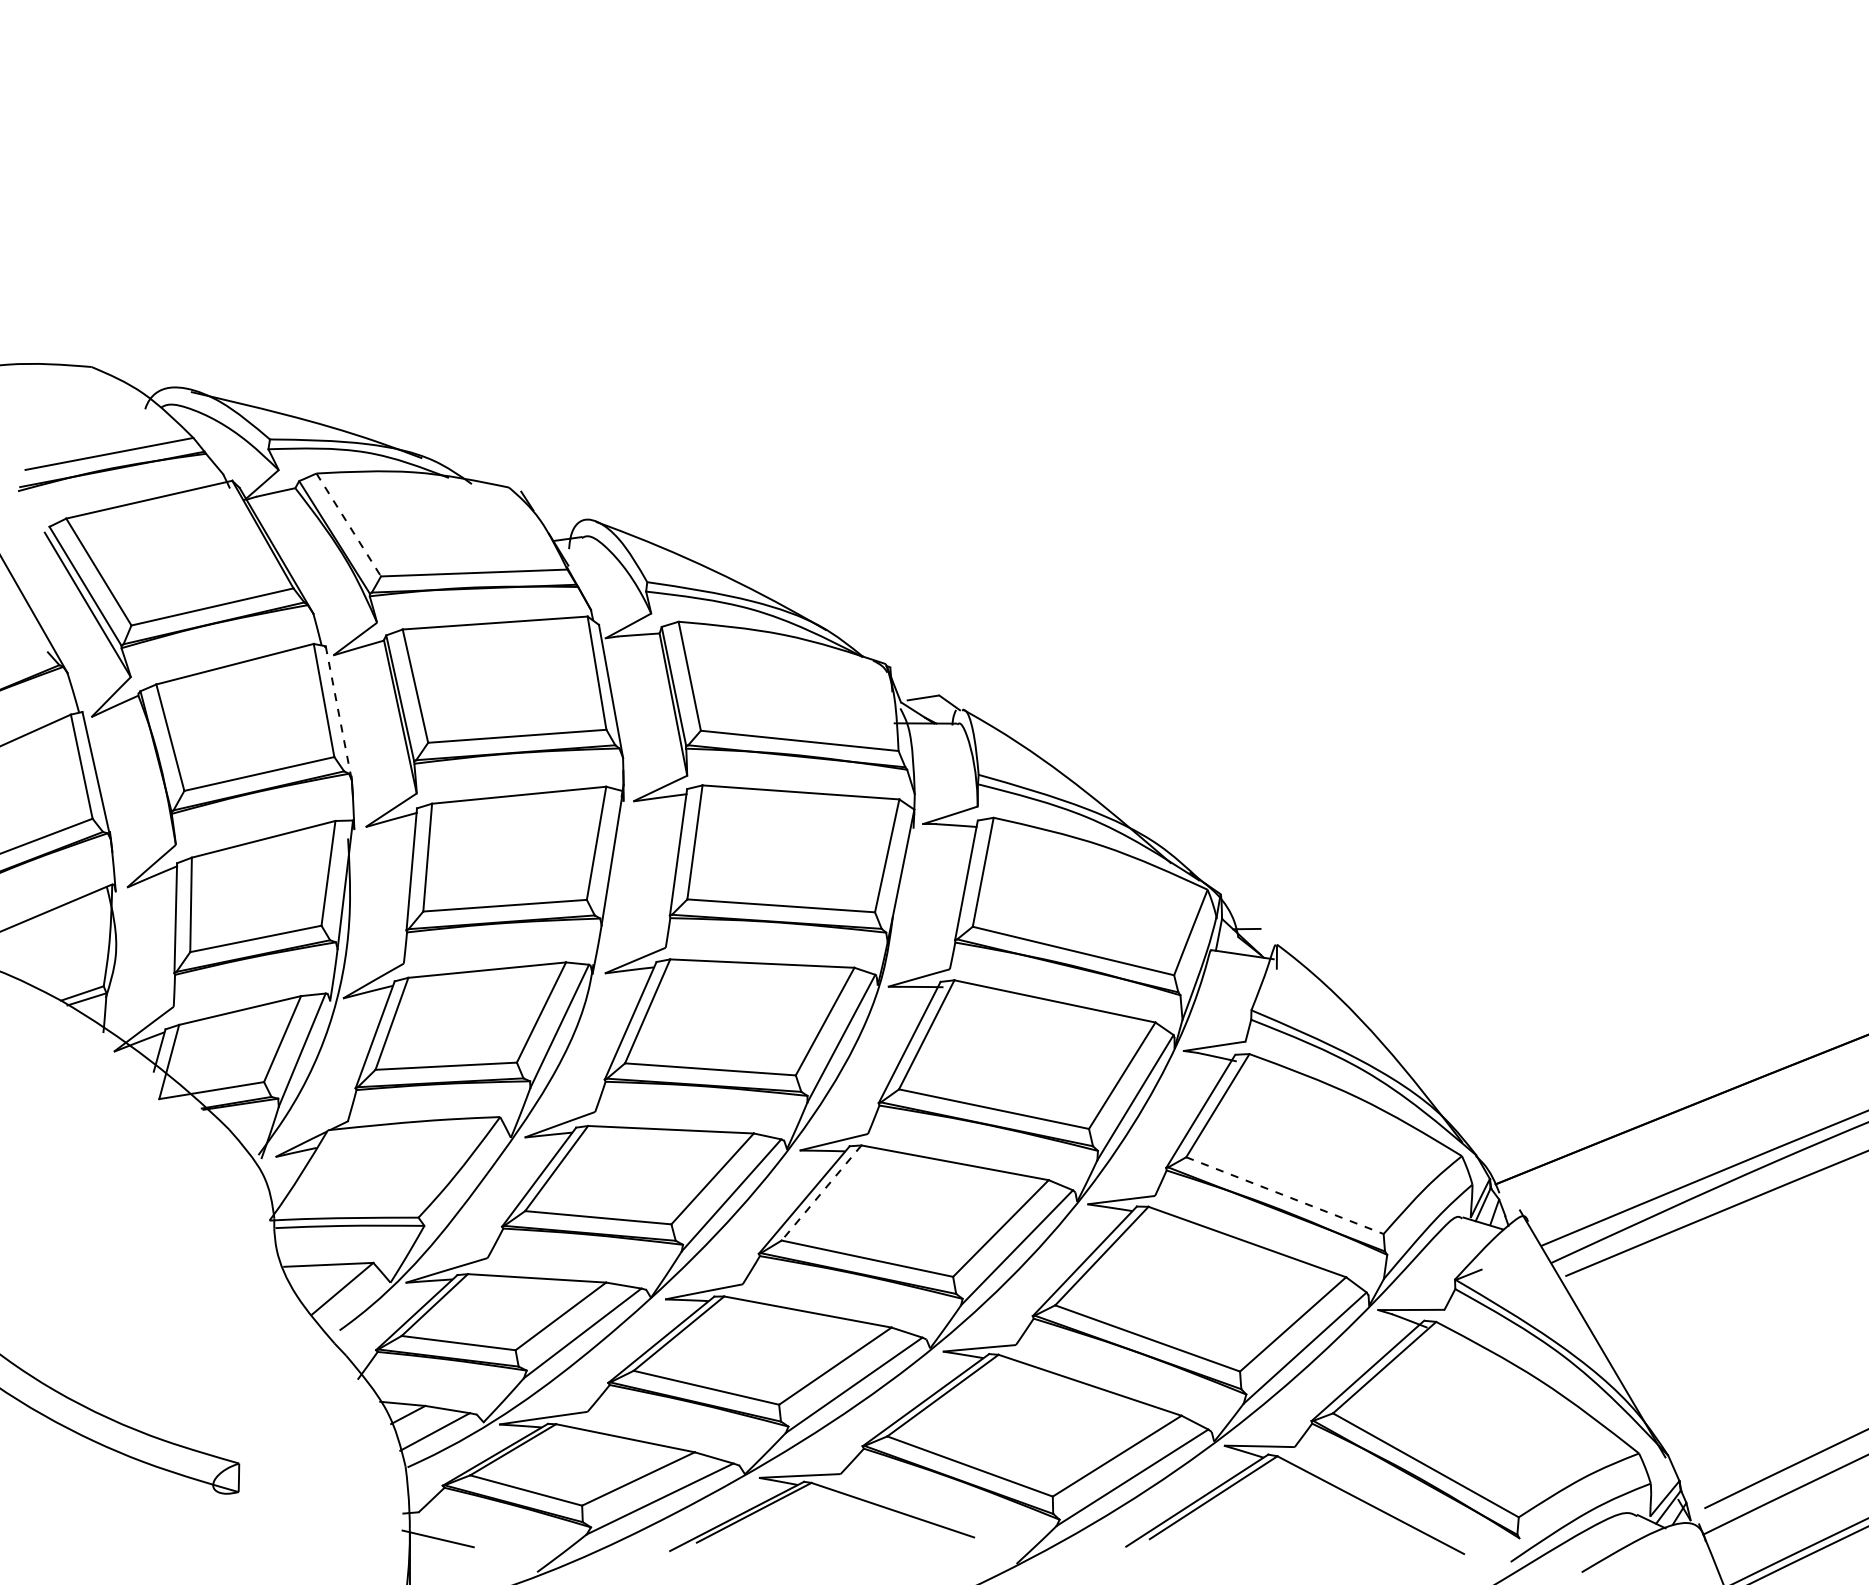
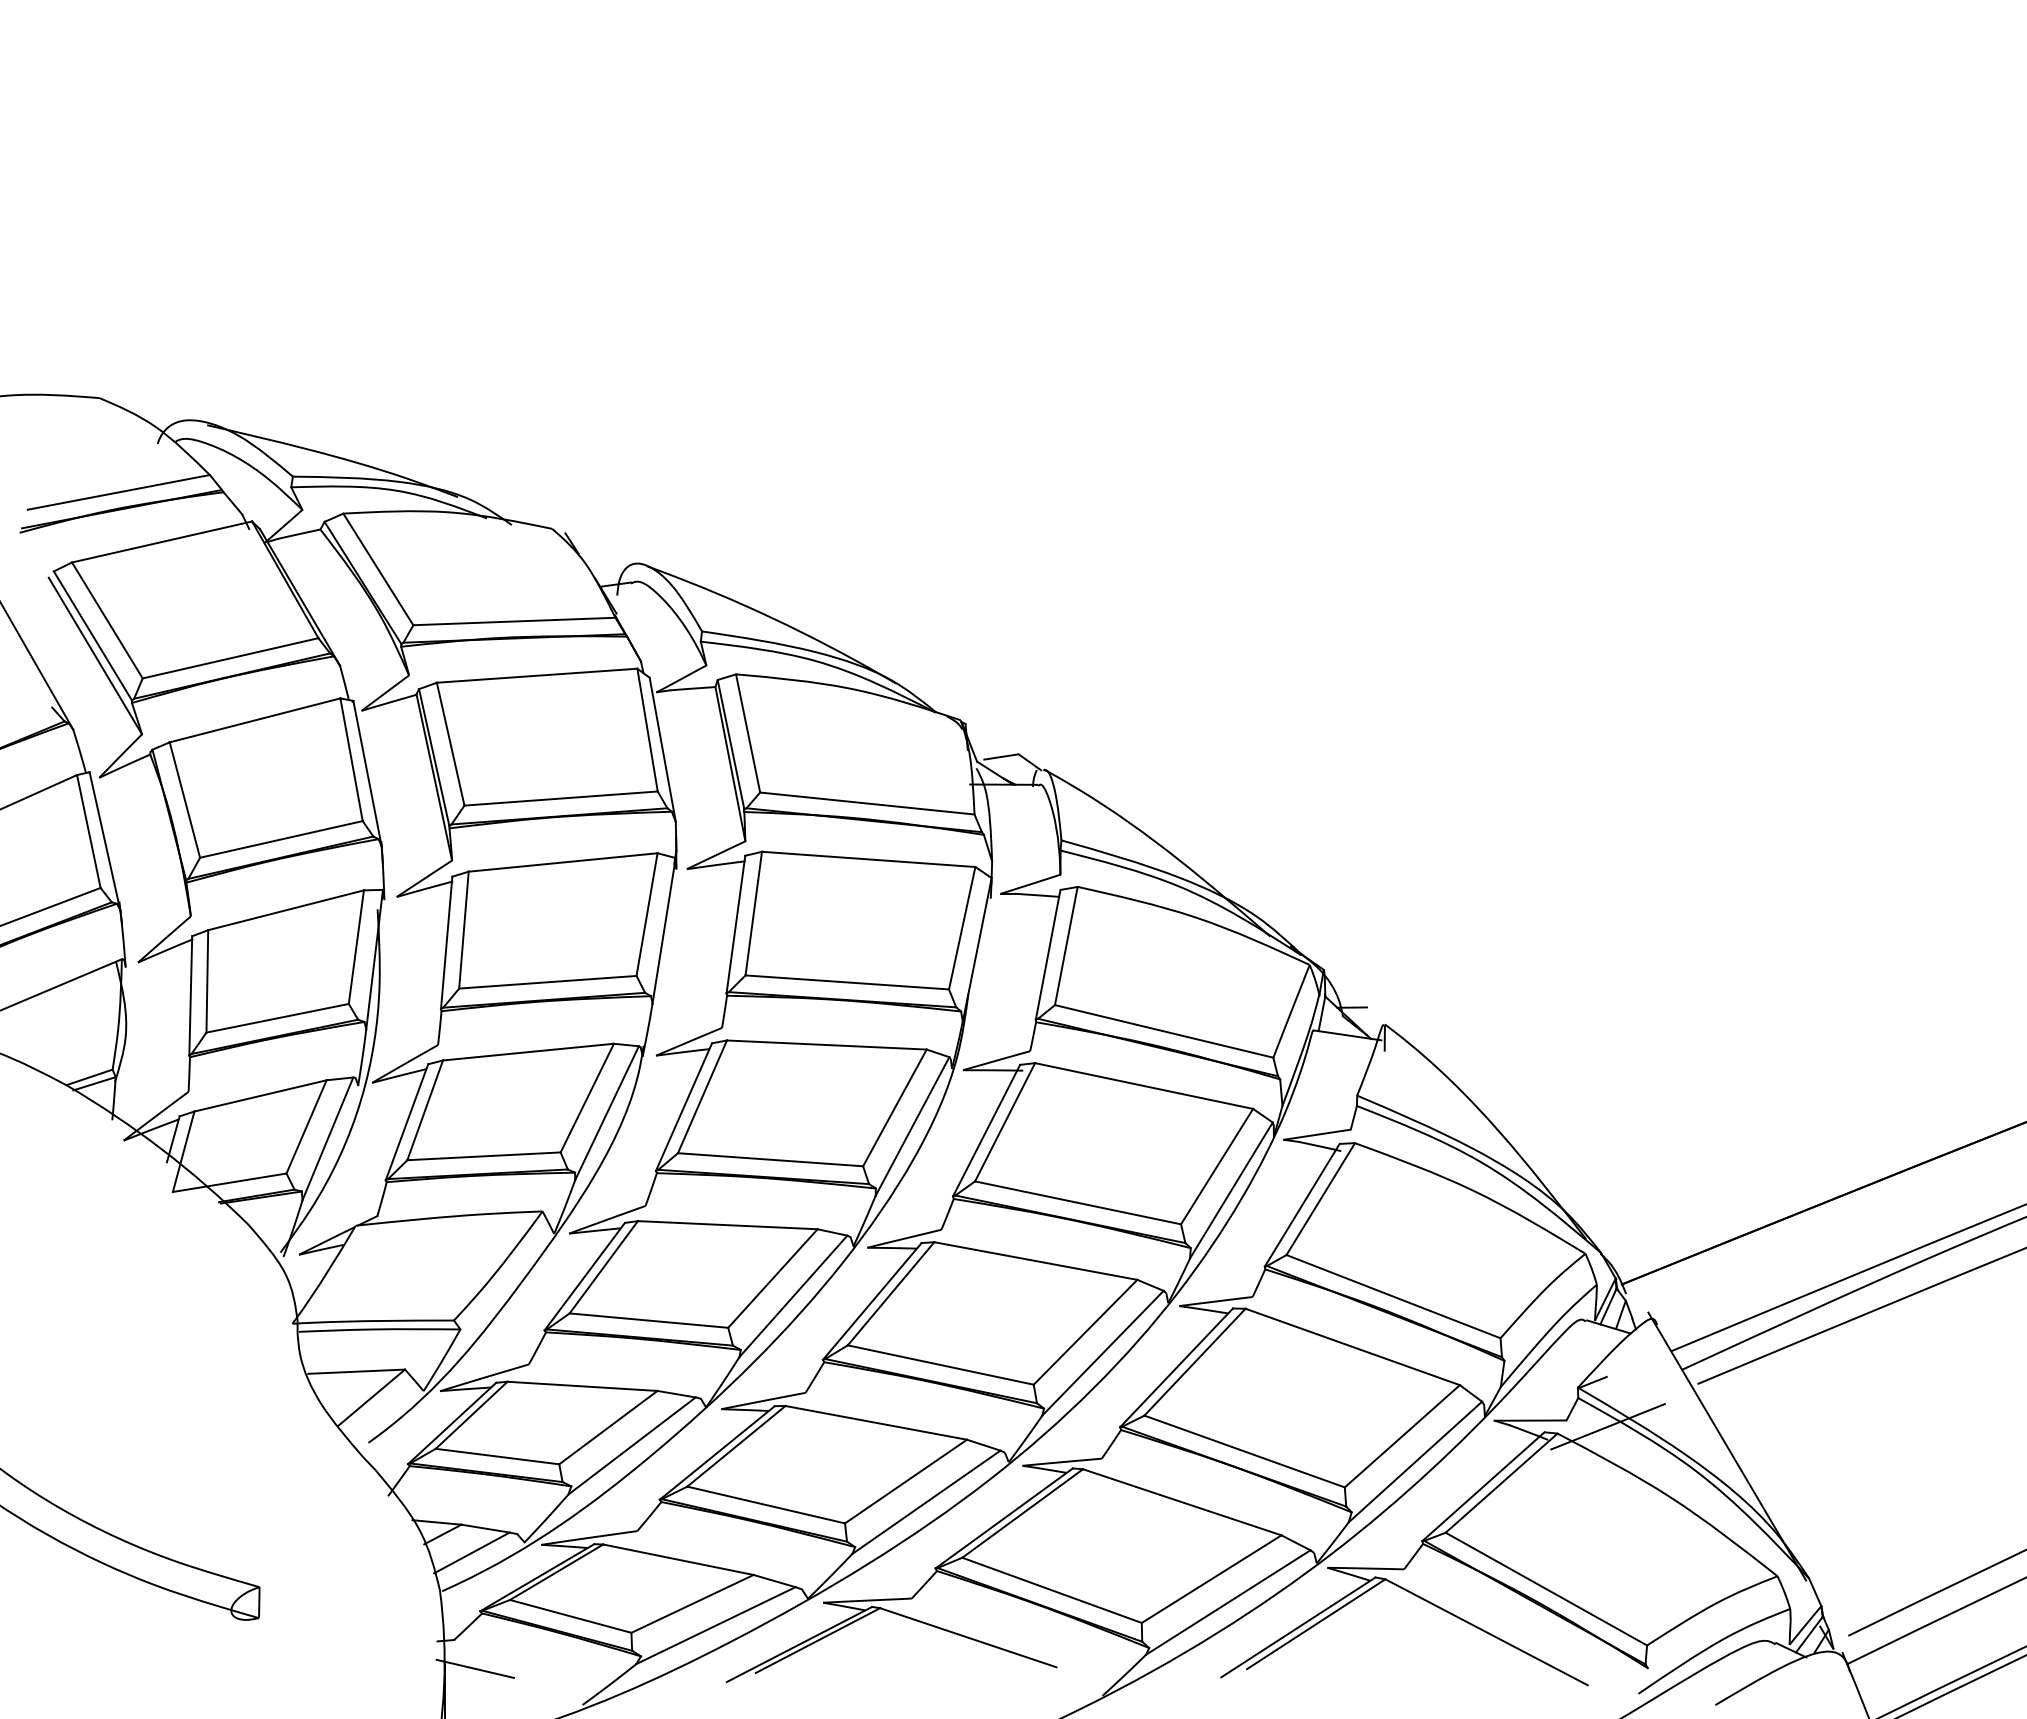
line: (348, 525) -> (378, 569), dashed -> solid
line: (338, 713) -> (367, 773), dashed -> solid
line: (821, 1193) -> (890, 1294), dashed -> solid
line: (1284, 1195) -> (1393, 1296), dashed -> solid
line: (1482, 1315) -> (1607, 1426), added

